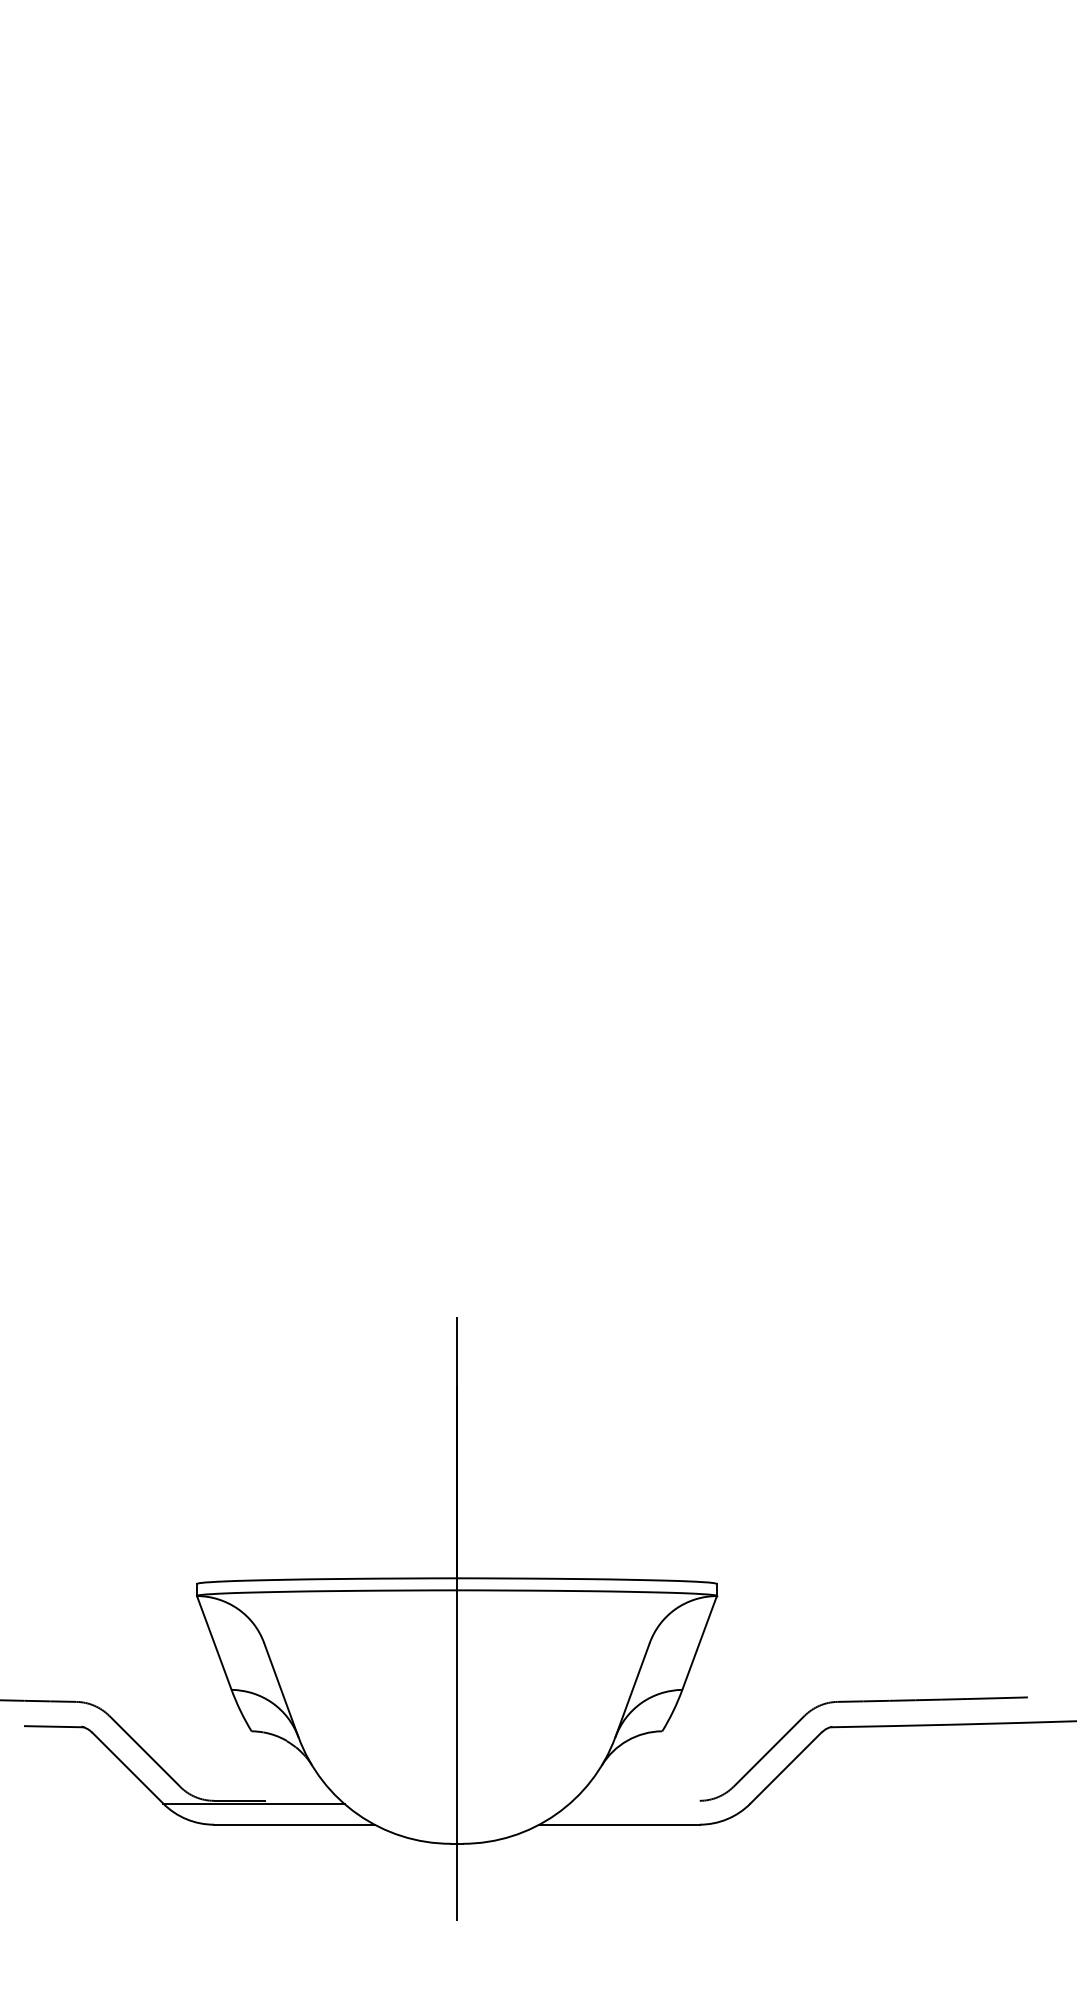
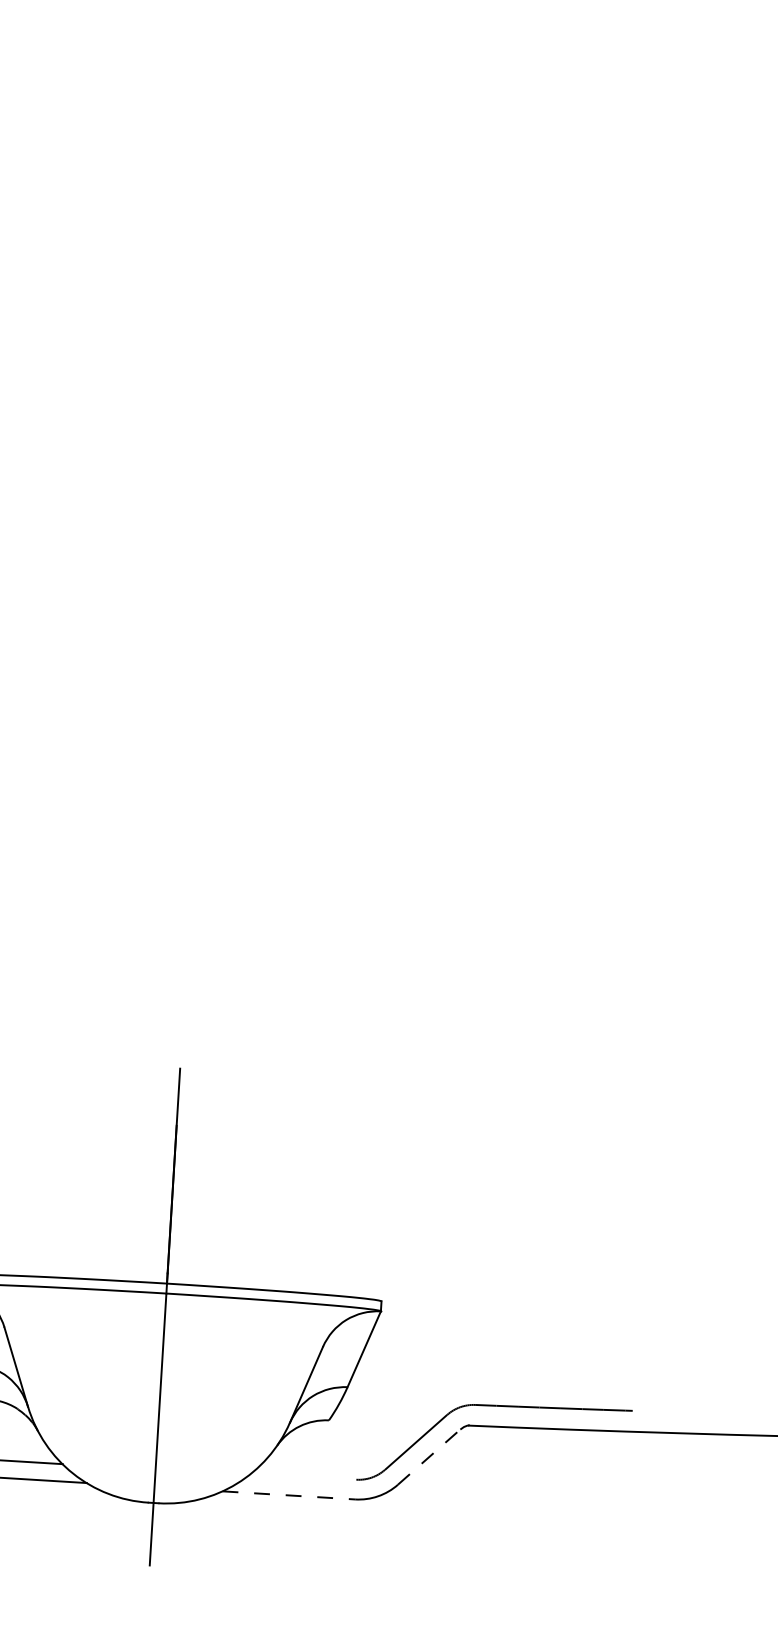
line: (786, 1767) -> (429, 1456), solid -> dashed
line: (620, 1824) -> (289, 1495), solid -> dashed

